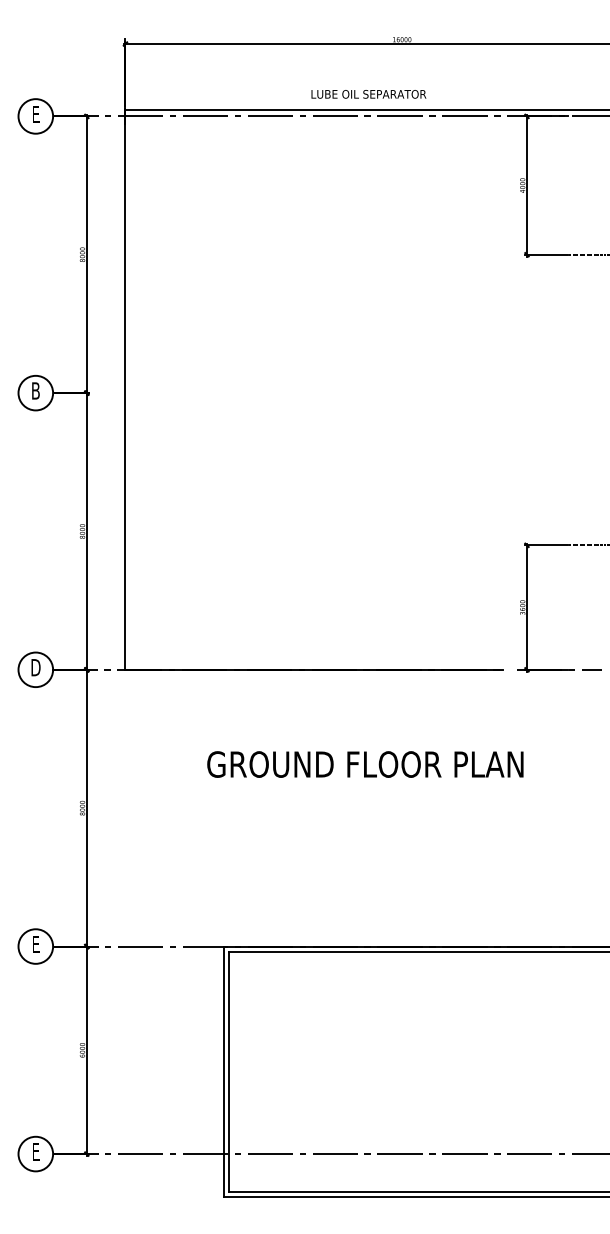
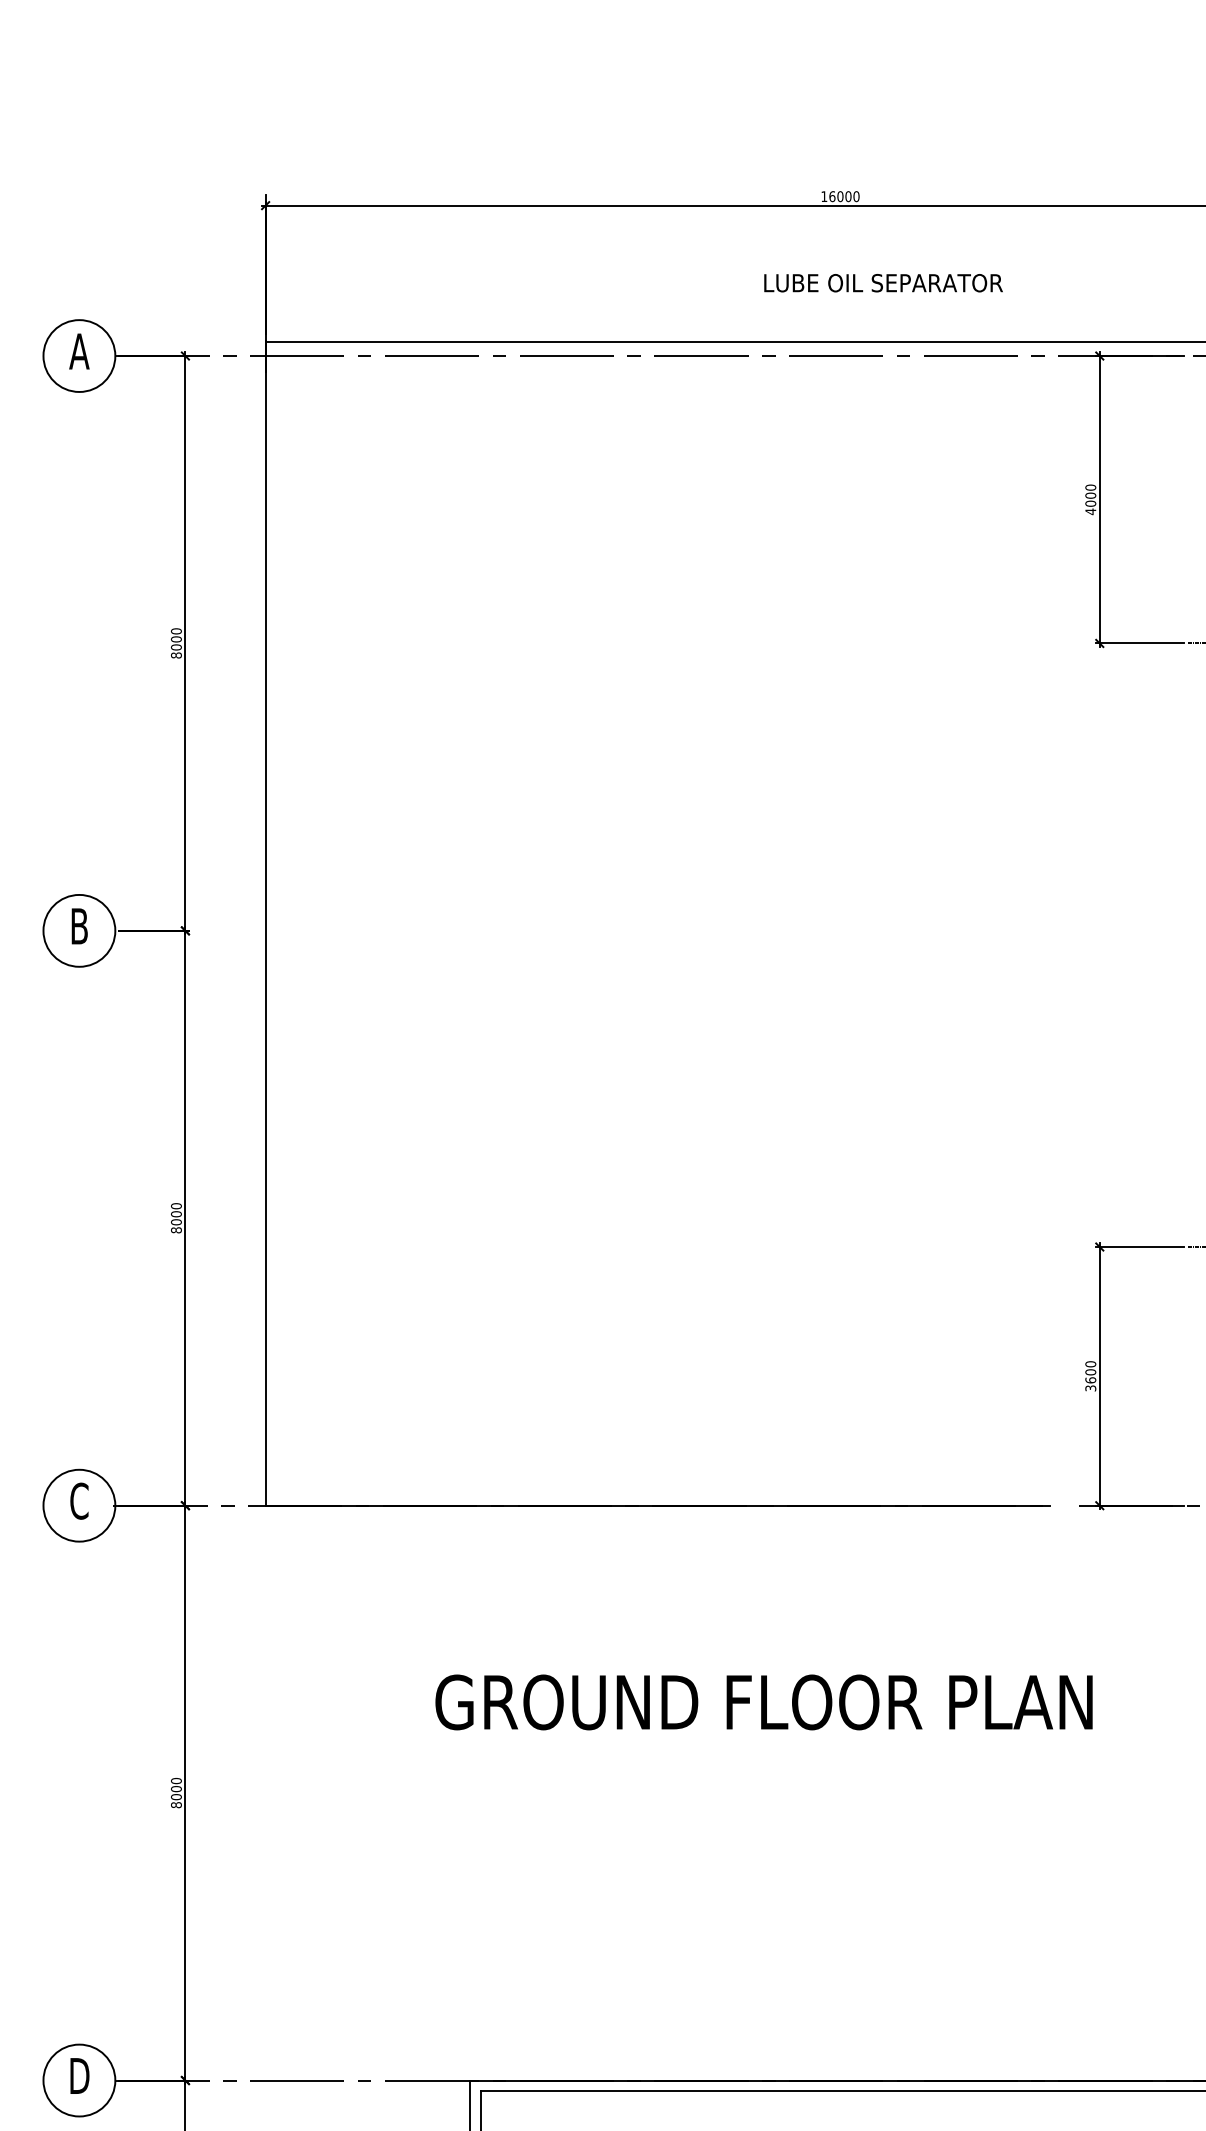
text: (368, 94) -> (882, 283), moved
text: (35, 113) -> (78, 349), E -> A
text: (35, 667) -> (78, 1500), D -> C
text: (35, 943) -> (78, 2074), E -> D

